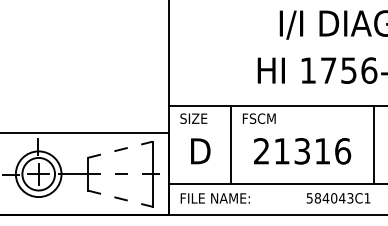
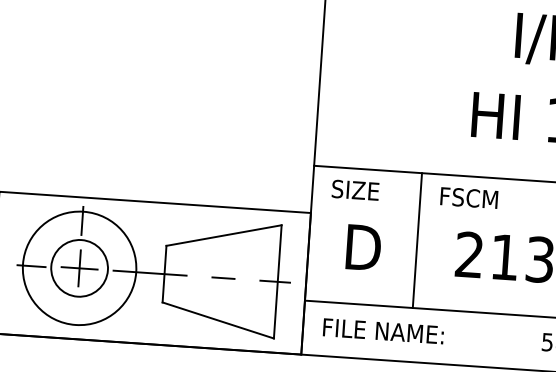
line: (120, 149) -> (224, 235), dashed -> solid
circle: (38, 173) -> (79, 267), size x1.43
line: (120, 198) -> (218, 320), dashed -> solid

